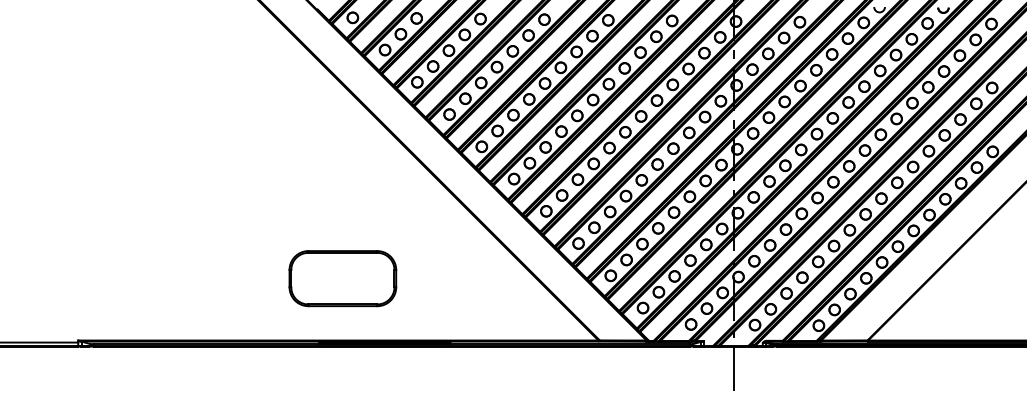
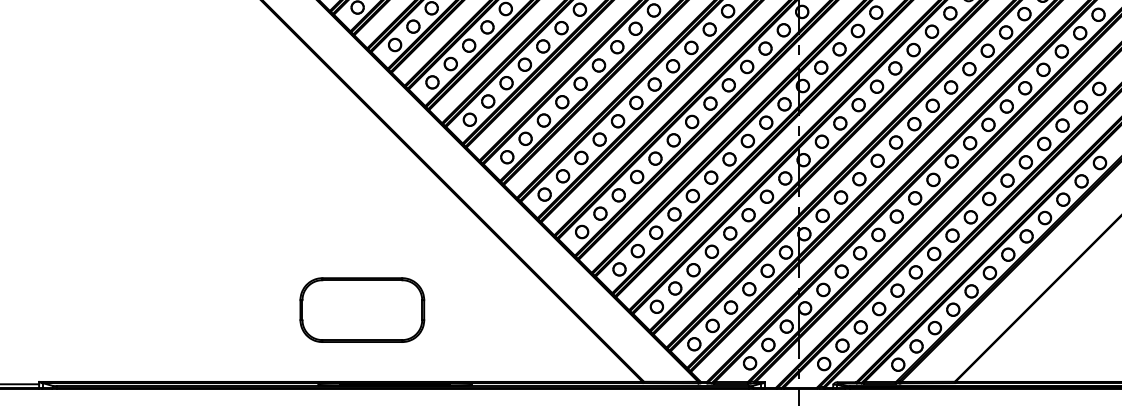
part: (342, 278) -> (361, 309), moved

